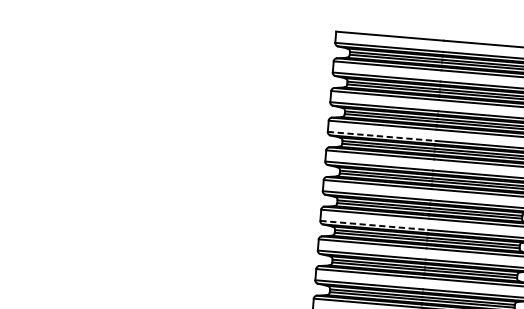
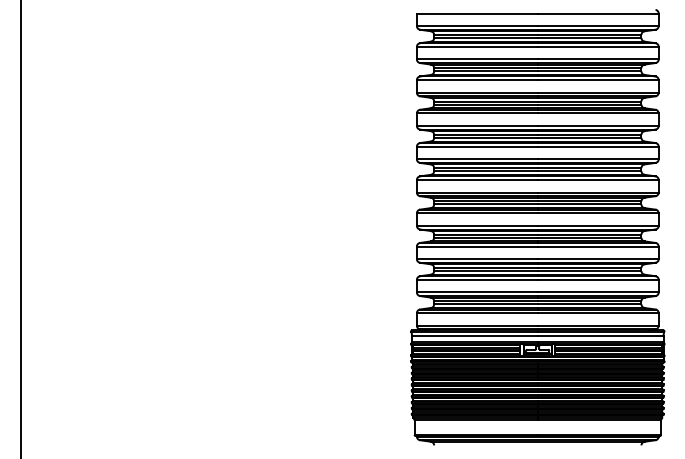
line: (381, 135) -> (477, 125), dashed -> solid
line: (374, 225) -> (477, 225), dashed -> solid

